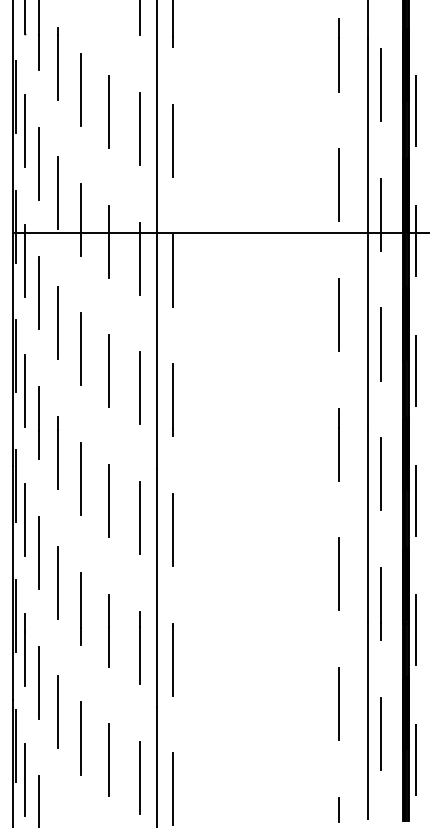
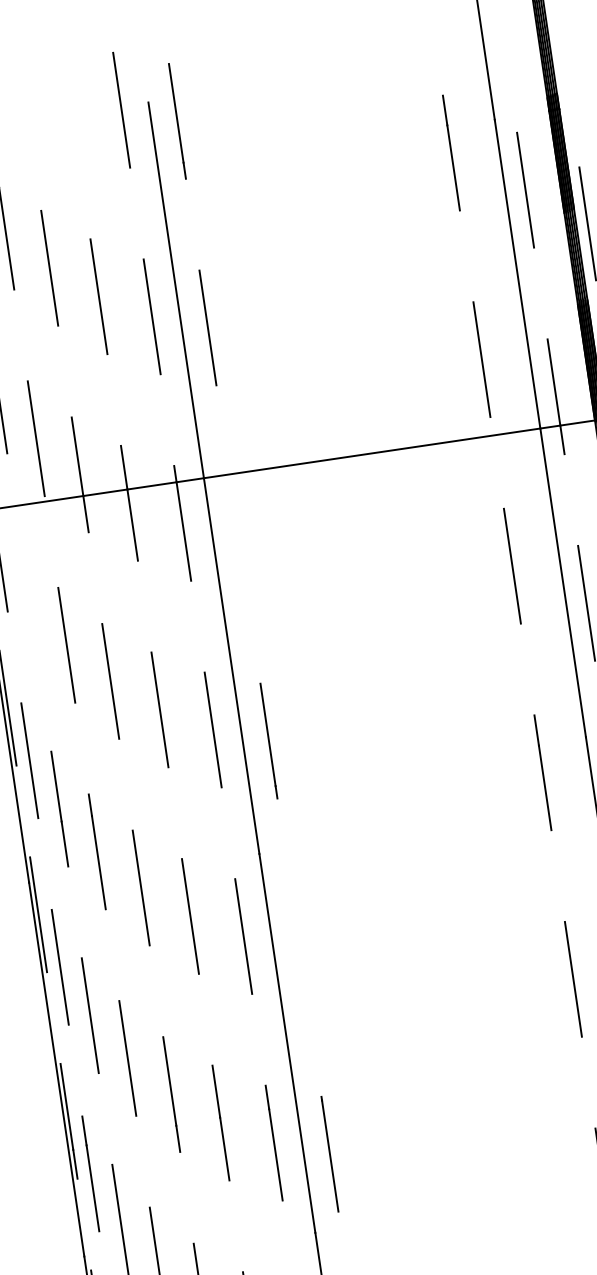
line: (173, 270) -> (238, 534), removed
line: (38, 293) -> (29, 602), removed
line: (173, 530) -> (299, 948), removed

